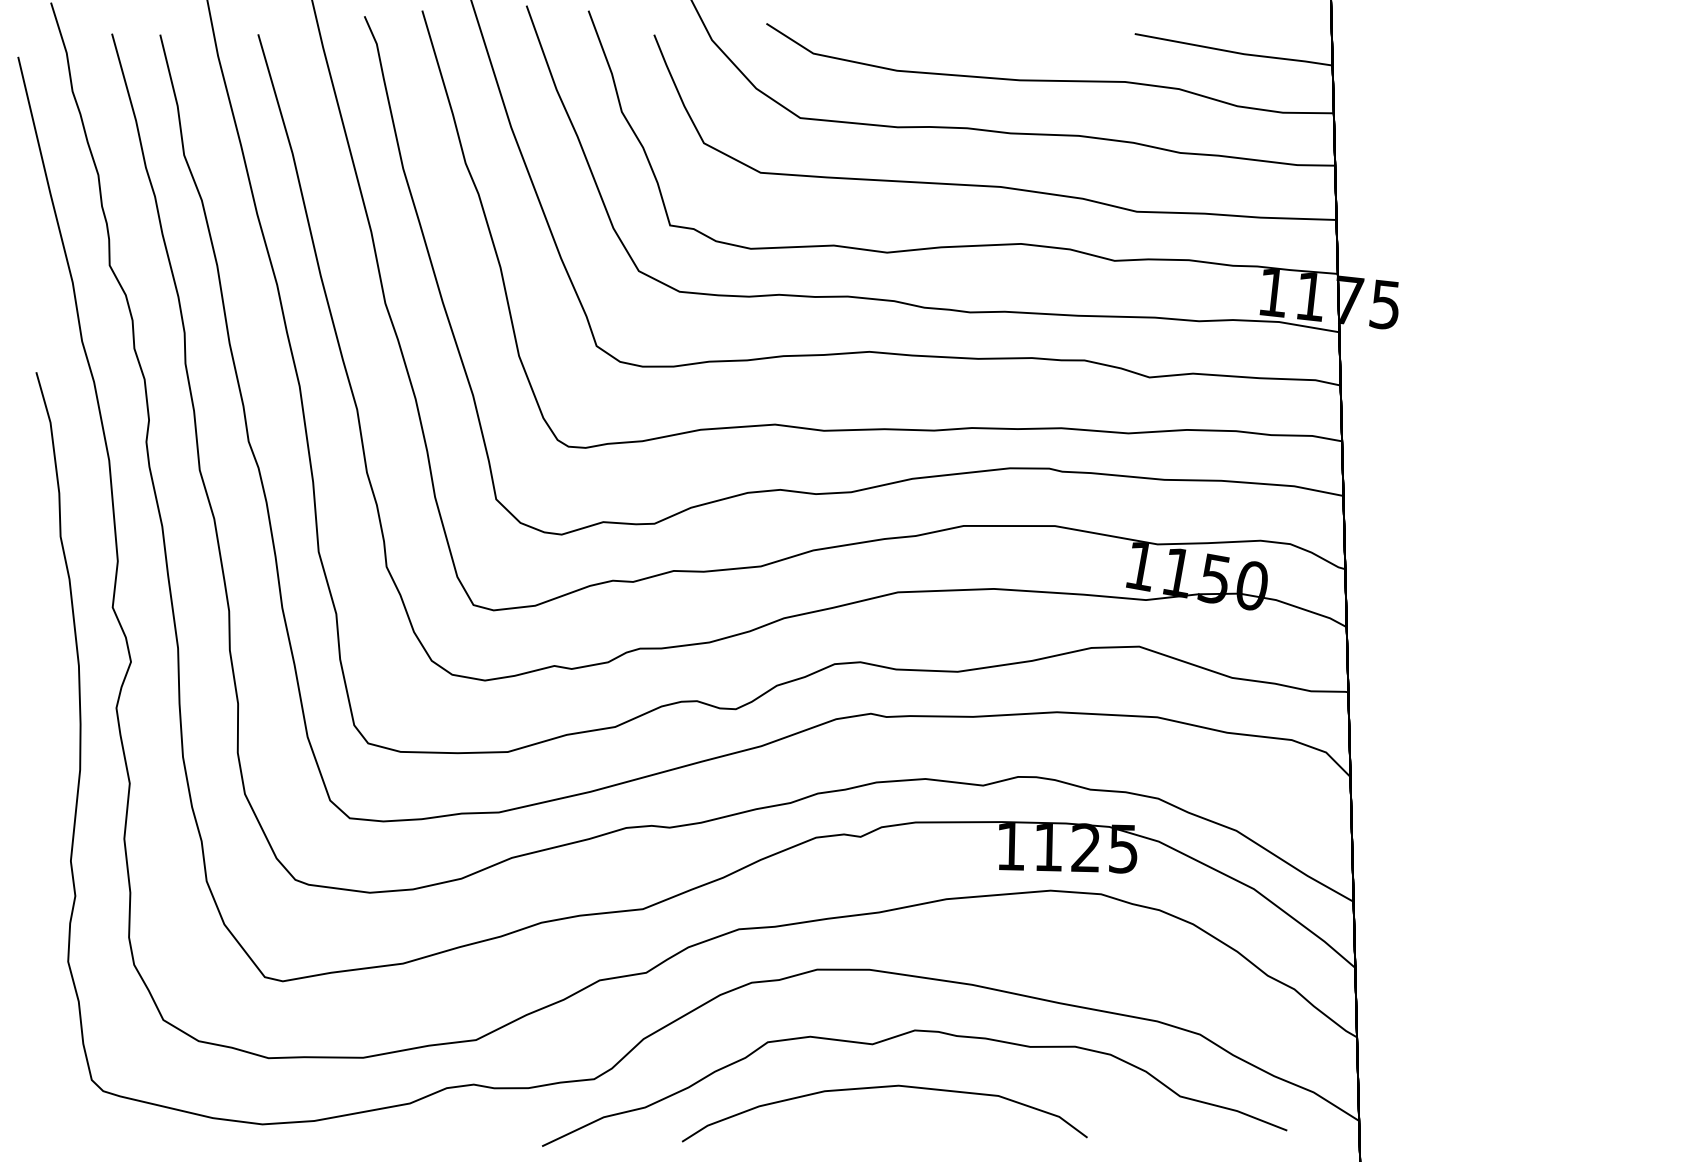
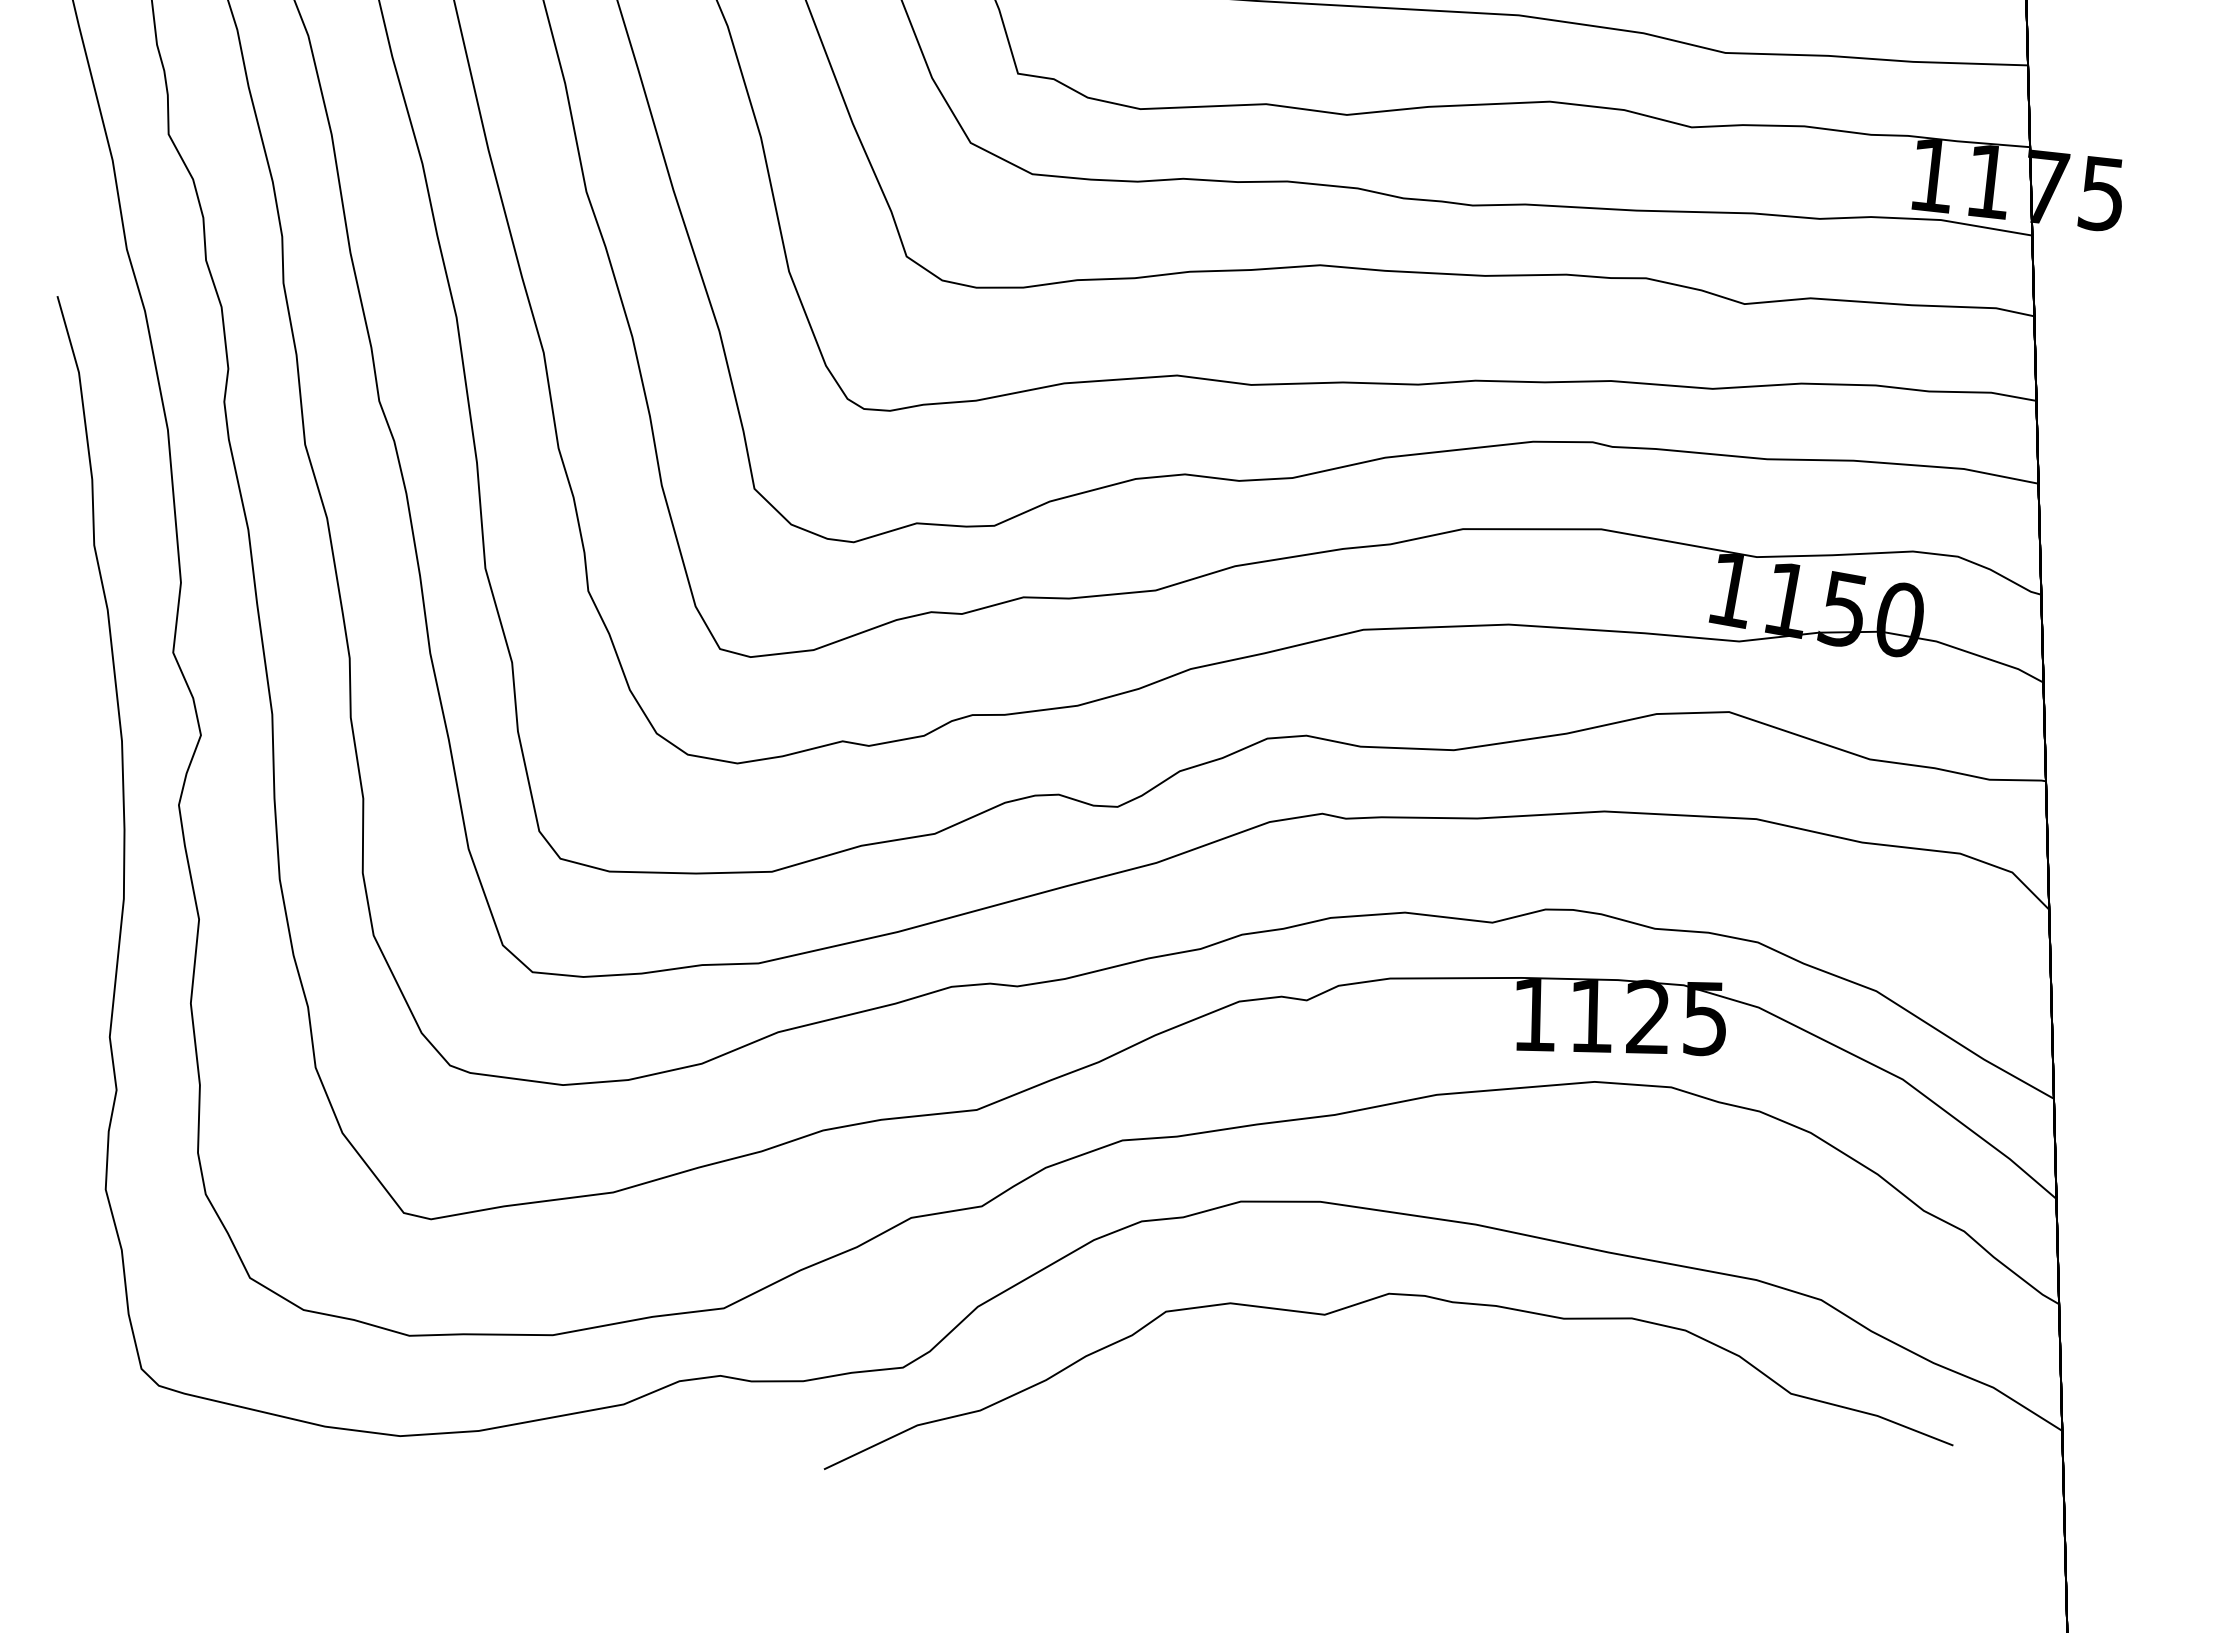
part: (878, 1088) -> (1333, 1381), removed

